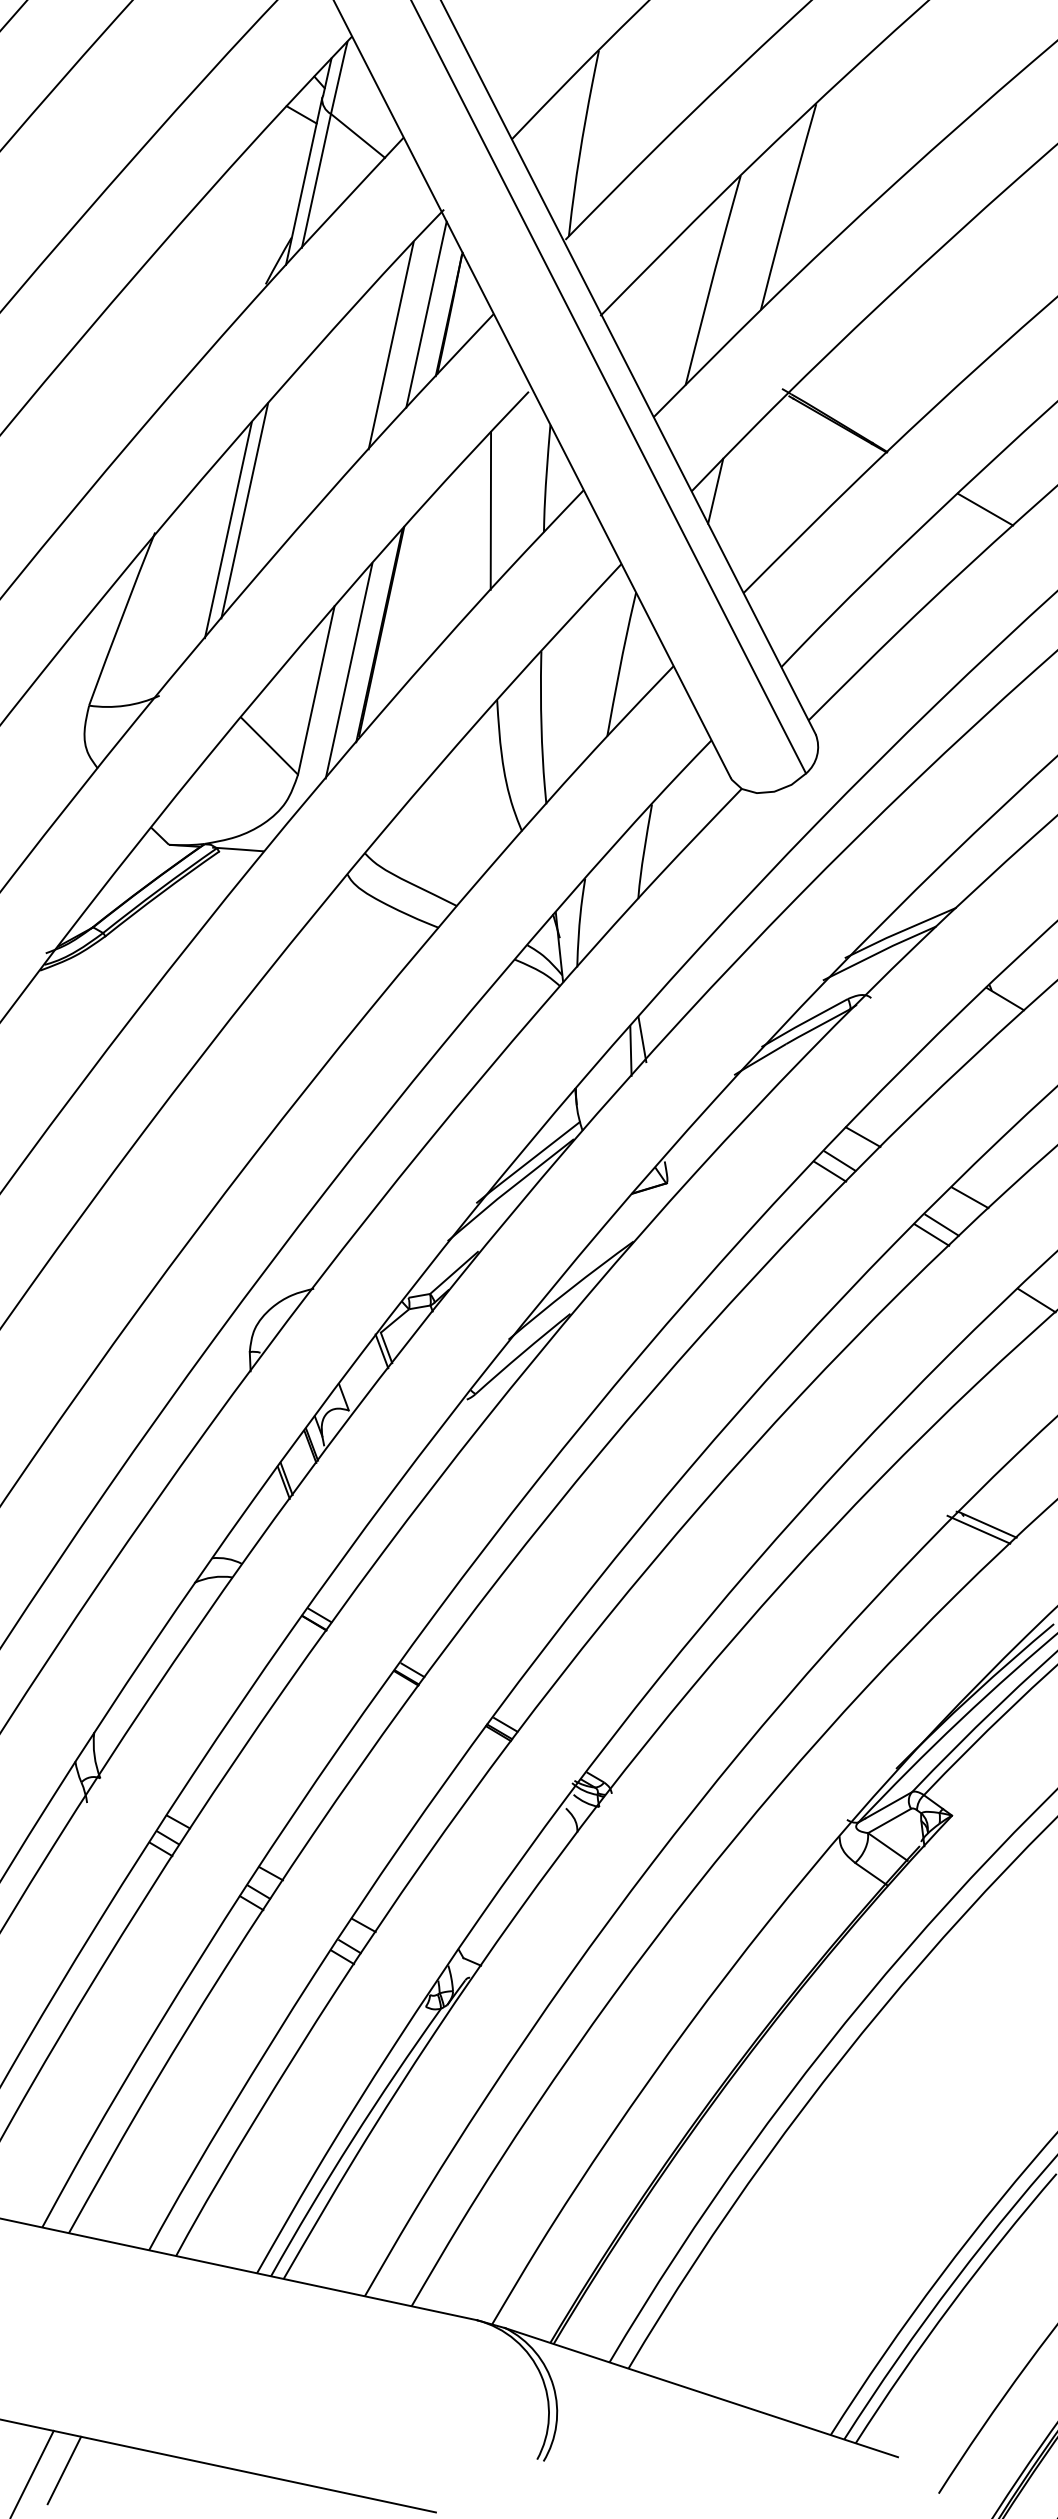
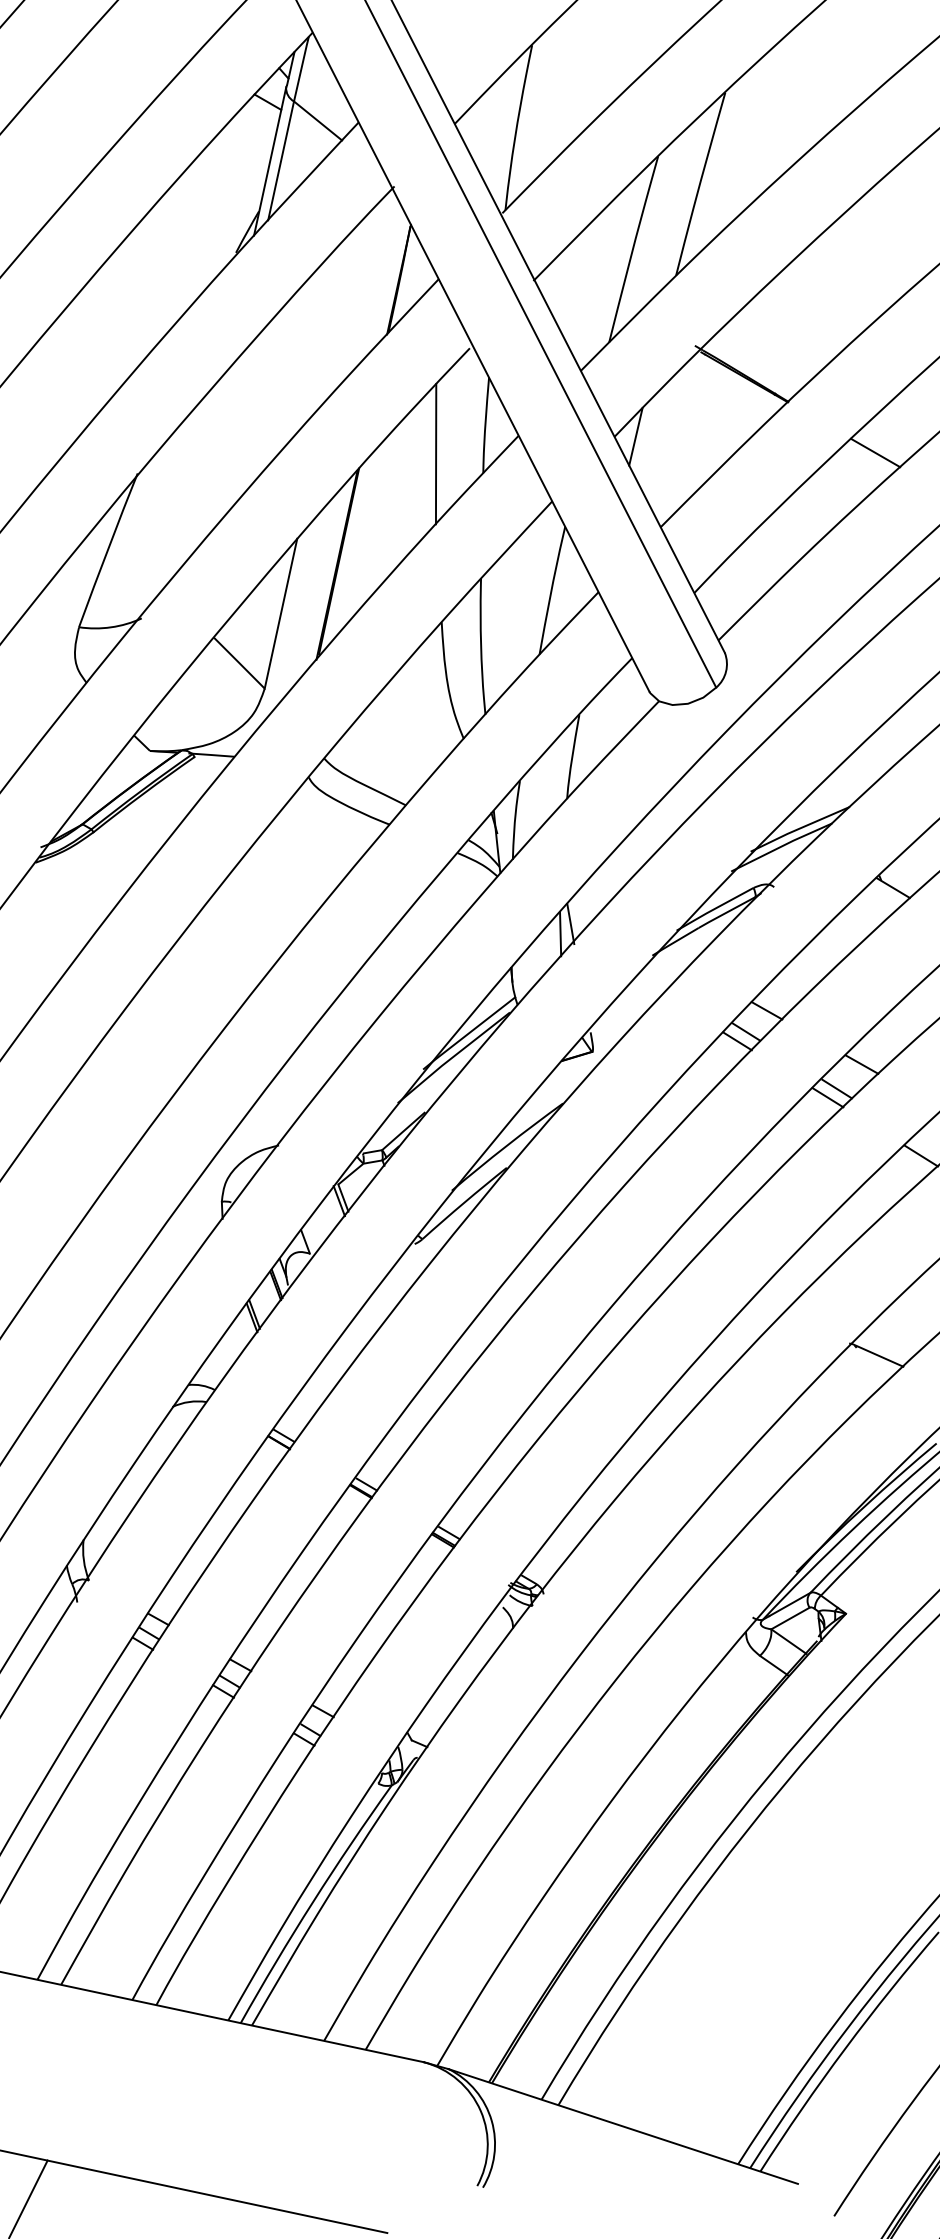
line: (426, 314) -> (378, 279), removed
line: (391, 345) -> (347, 307), removed
line: (244, 510) -> (217, 453), removed
line: (228, 530) -> (202, 471), removed
line: (348, 671) -> (309, 596), removed
line: (978, 1529) -> (869, 1359), removed
line: (63, 2470) -> (56, 2195), removed

